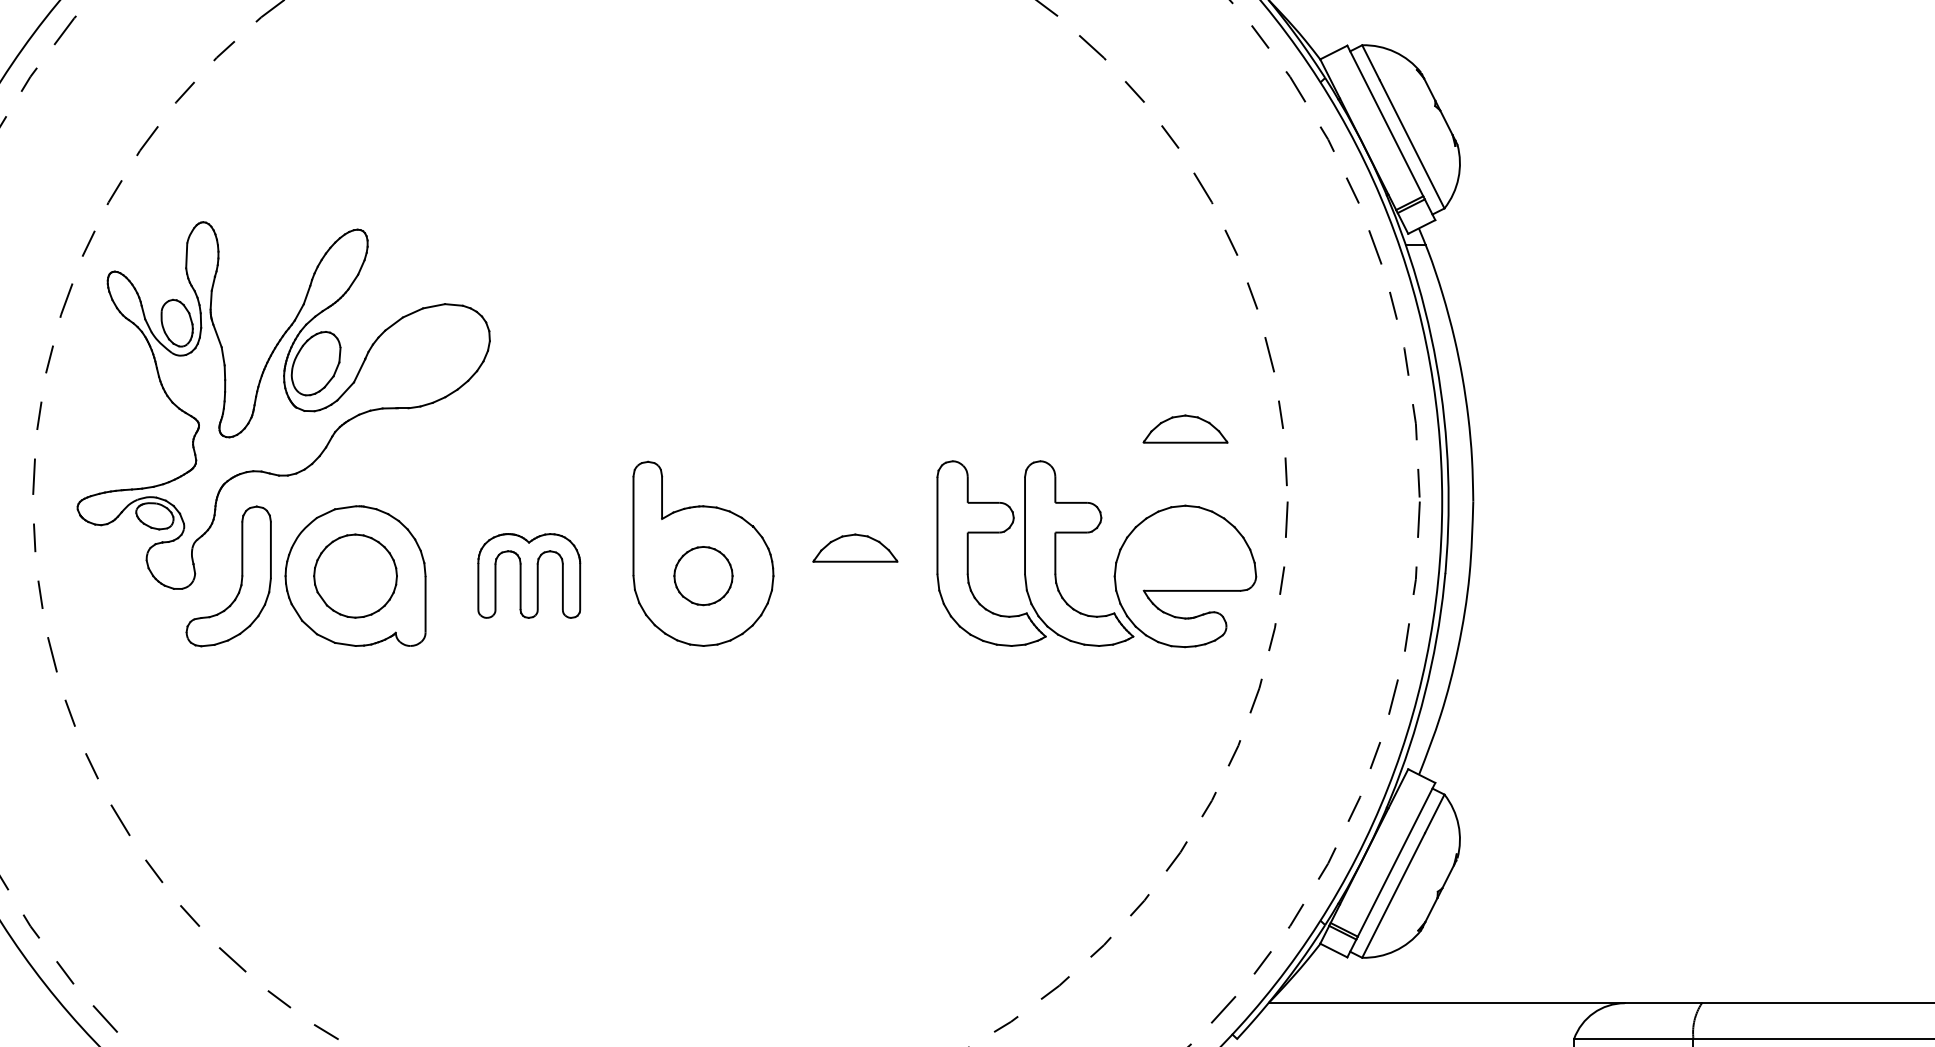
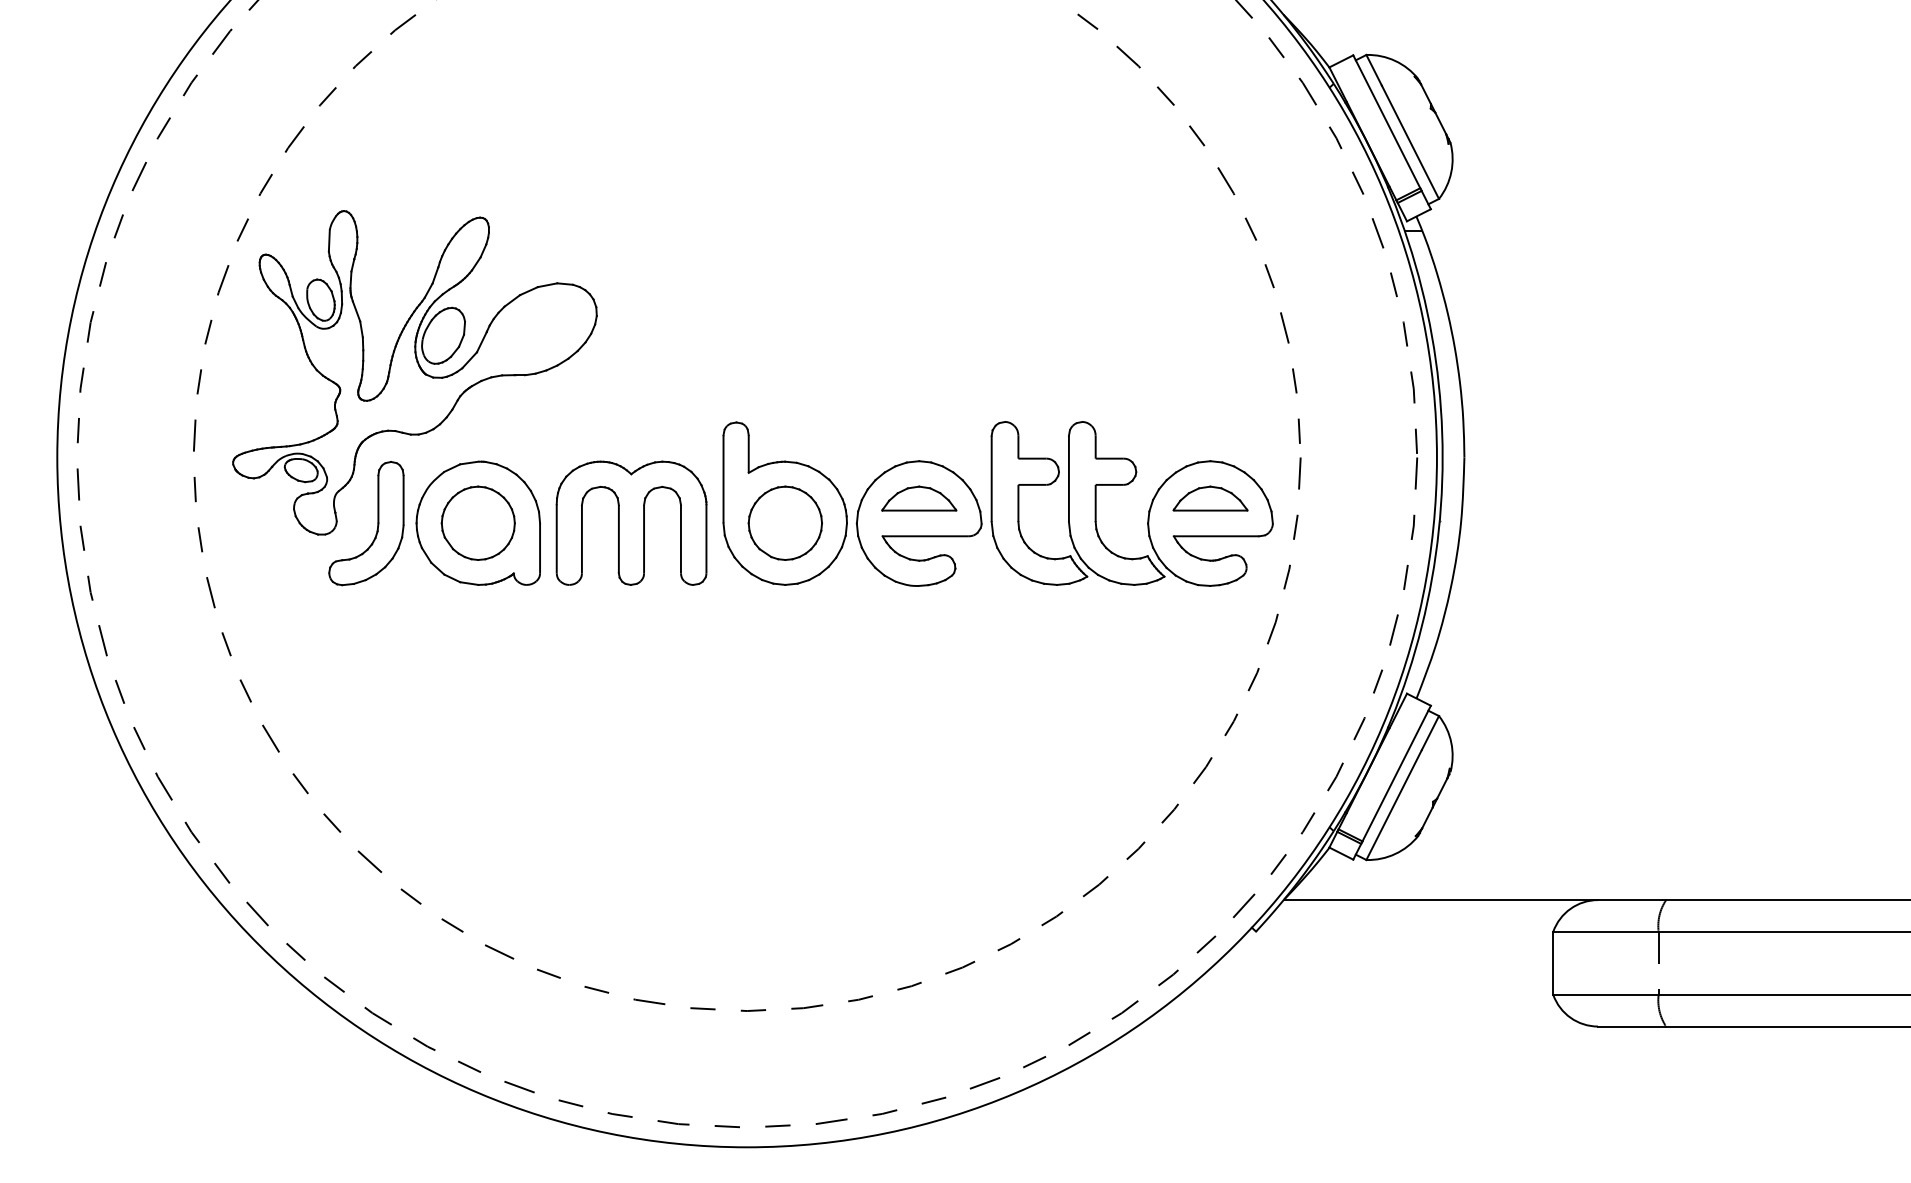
part: (1185, 429) -> (1210, 498), moved
part: (529, 575) -> (631, 522), size x1.67
part: (702, 575) -> (784, 522), size x1.43
part: (854, 576) -> (918, 523), added

